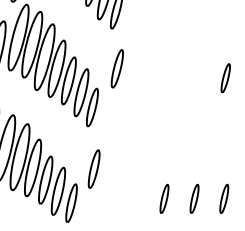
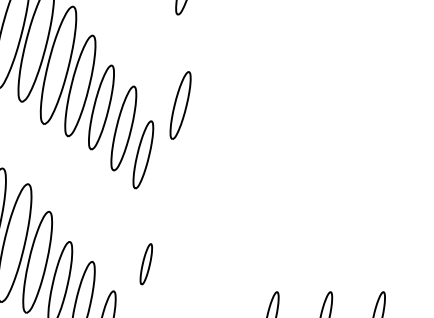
part: (116, 68) -> (179, 104), moved
part: (225, 77) -> (380, 101), removed
part: (93, 168) -> (145, 263), size x0.6

